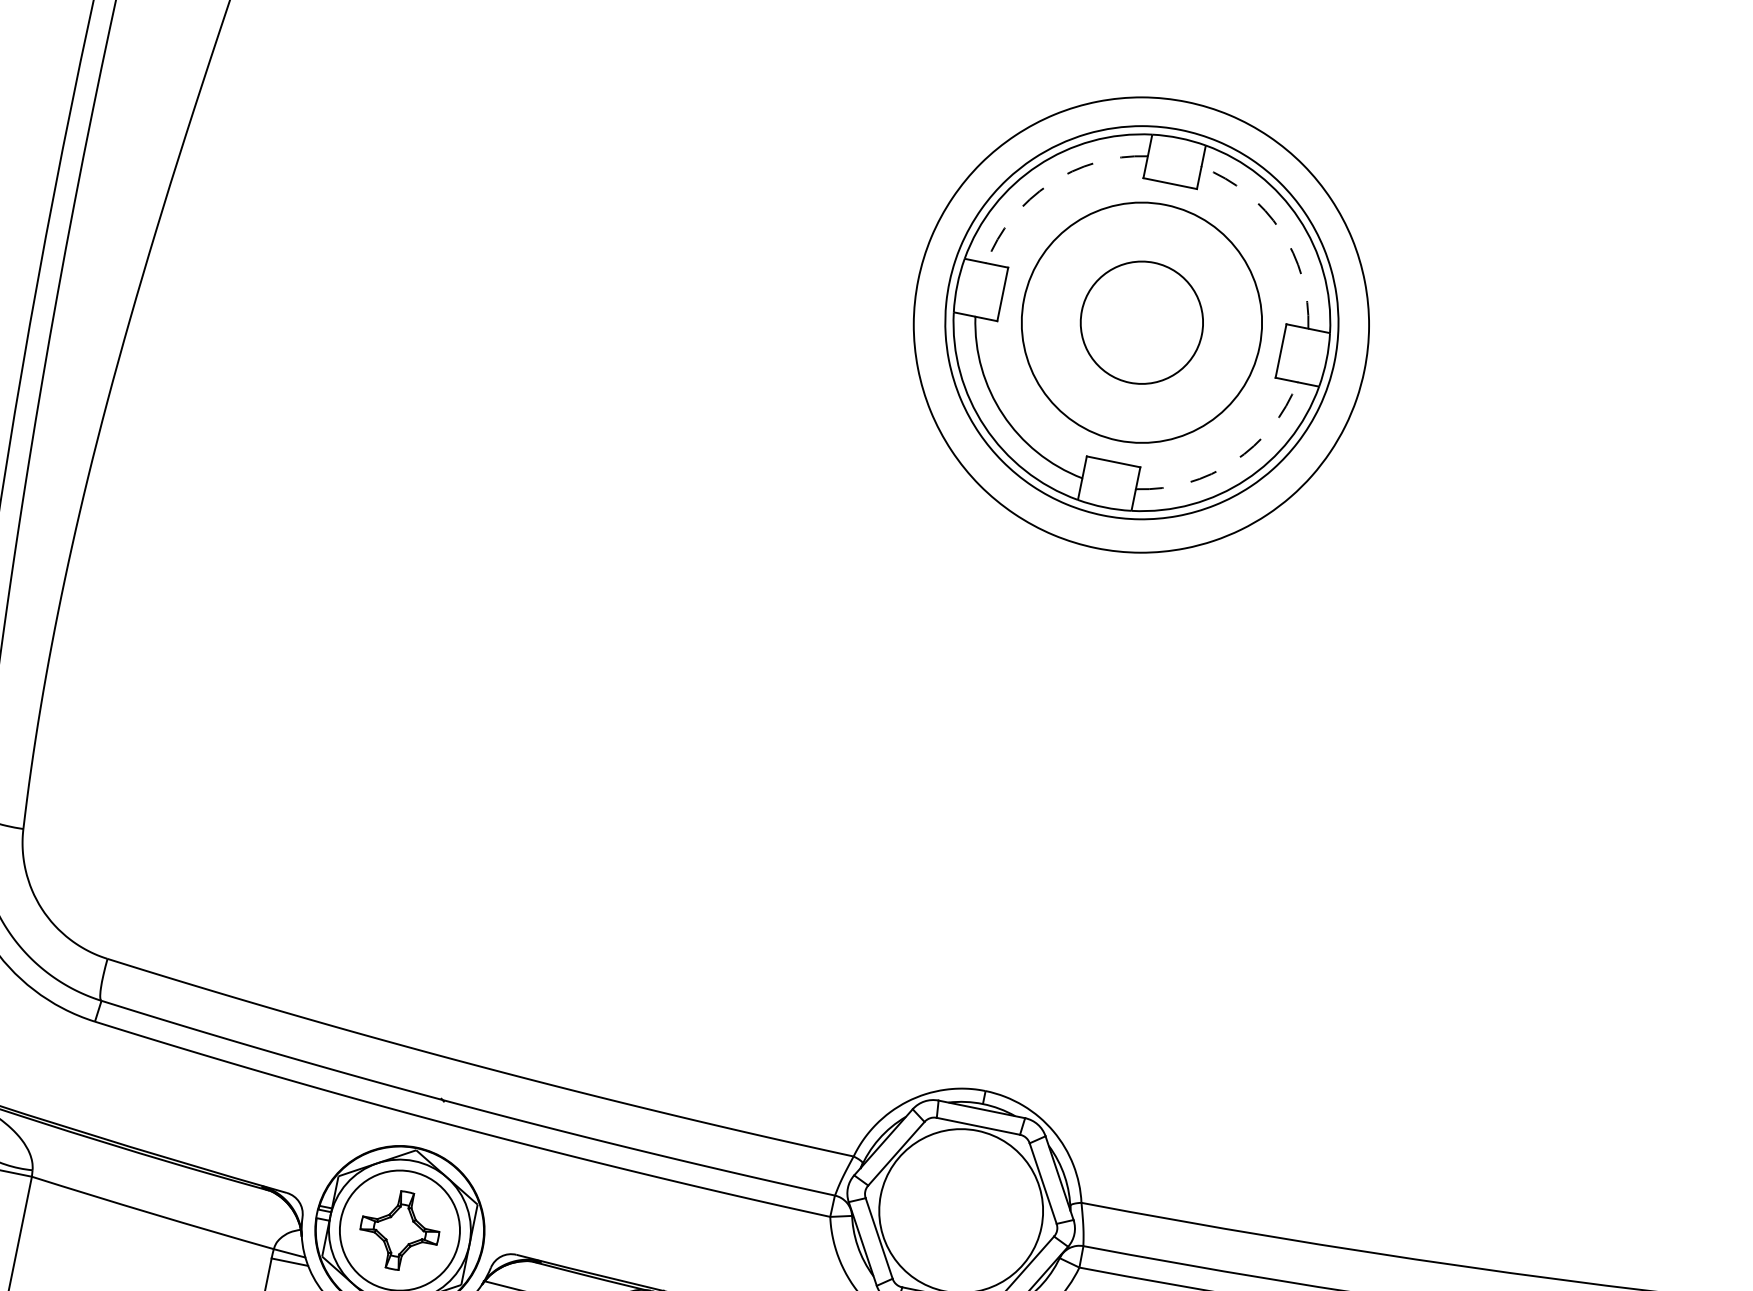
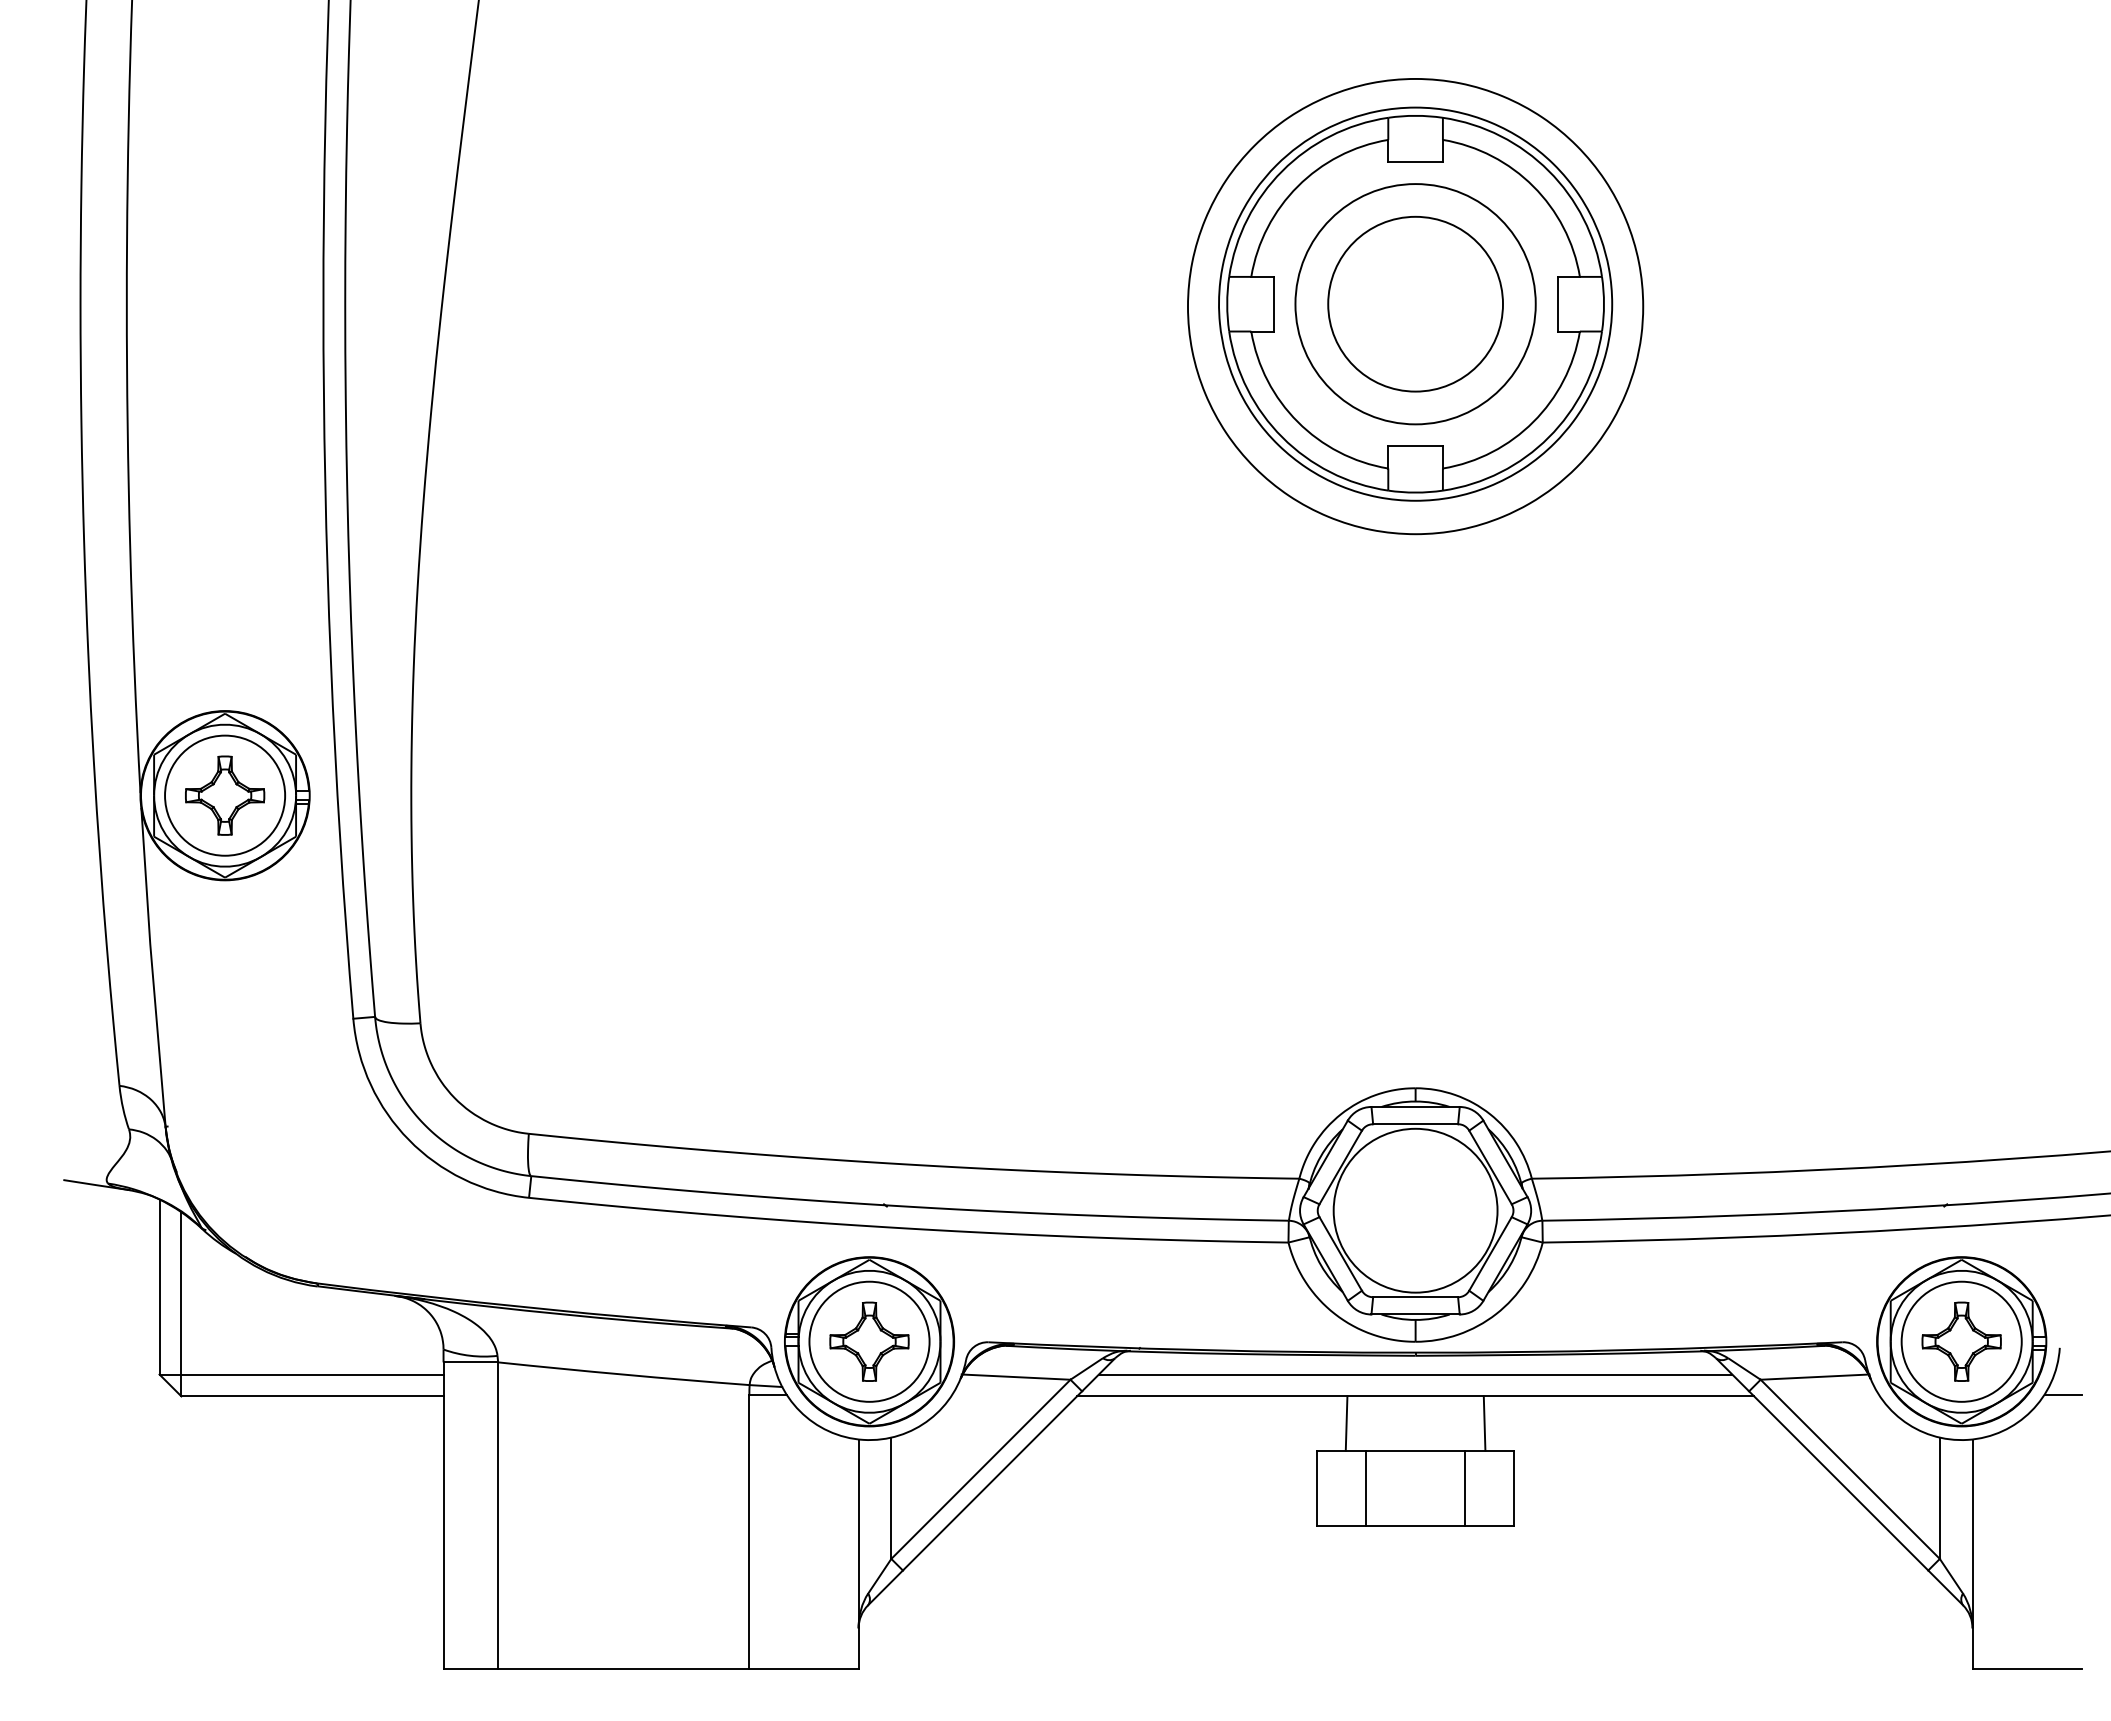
arc: (1049, 183) -> (1297, 186), dashed -> solid
arc: (1280, 230) -> (1533, 186), dashed -> solid
circle: (1141, 322) -> (1415, 303), size x1.43
arc: (1233, 462) -> (1533, 422), dashed -> solid

